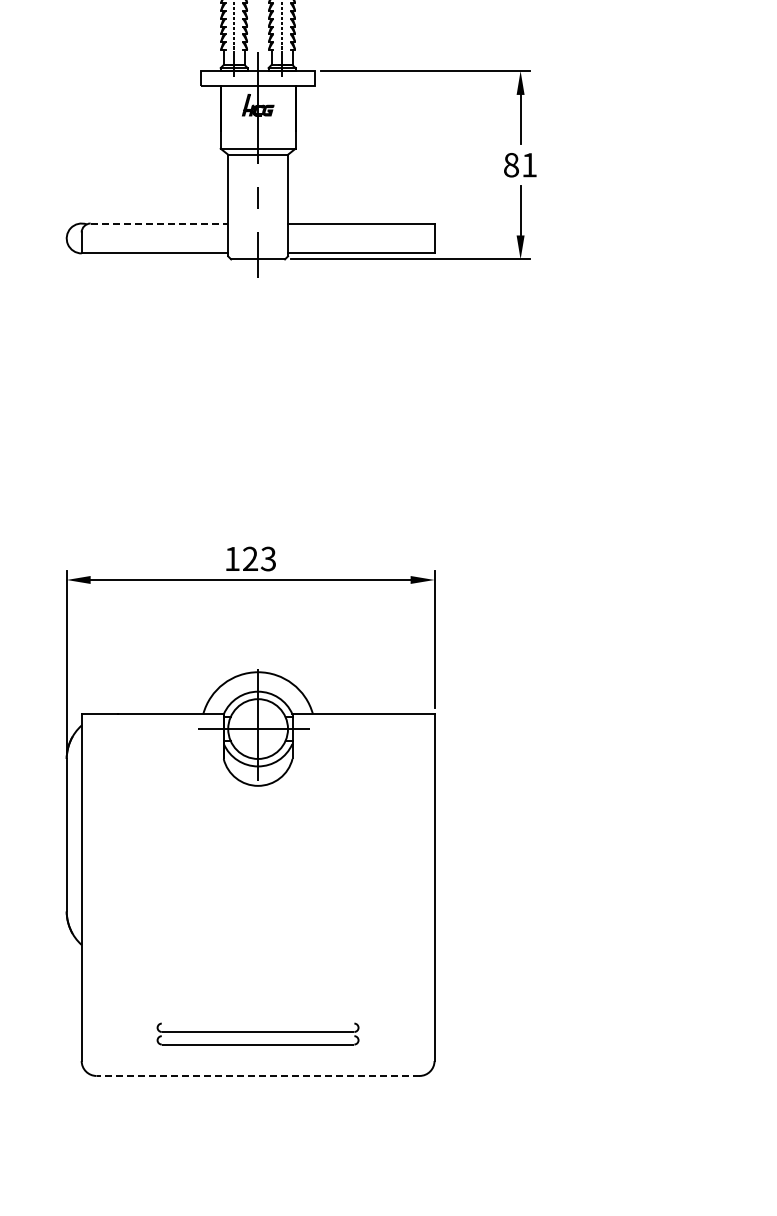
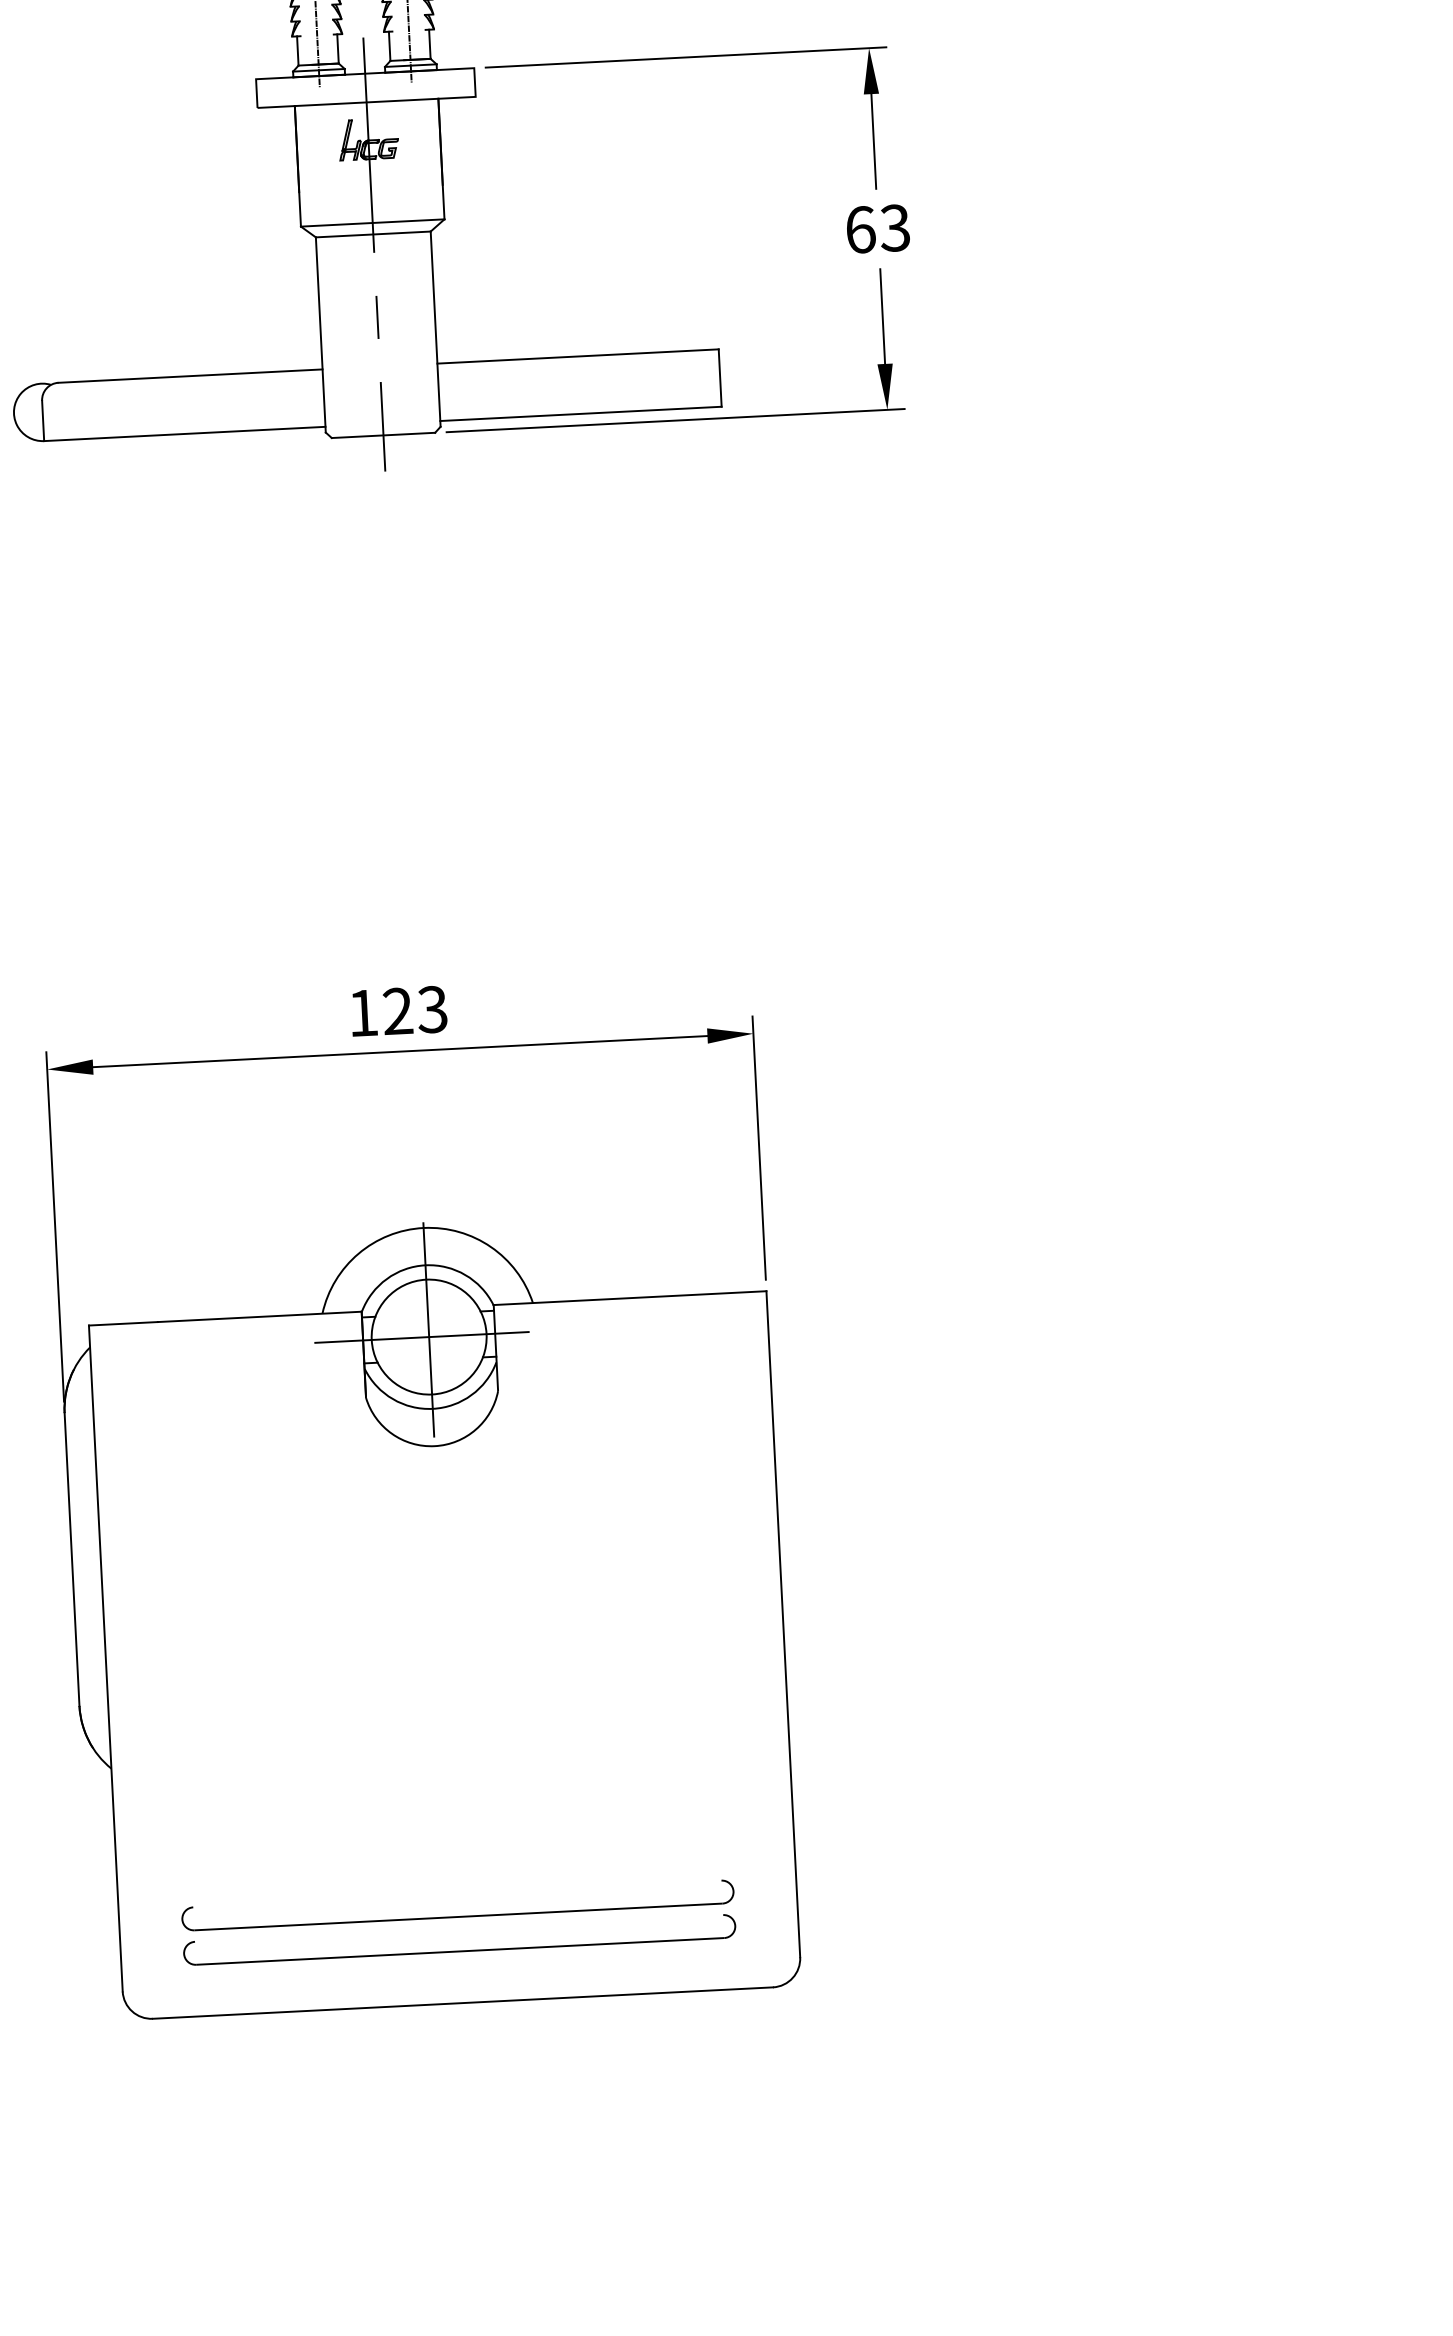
text: (520, 164) -> (877, 227), 81 -> 63
line: (159, 223) -> (190, 376), dashed -> solid
part: (257, 1033) -> (457, 1921), size x1.43
line: (257, 1075) -> (461, 2002), dashed -> solid

